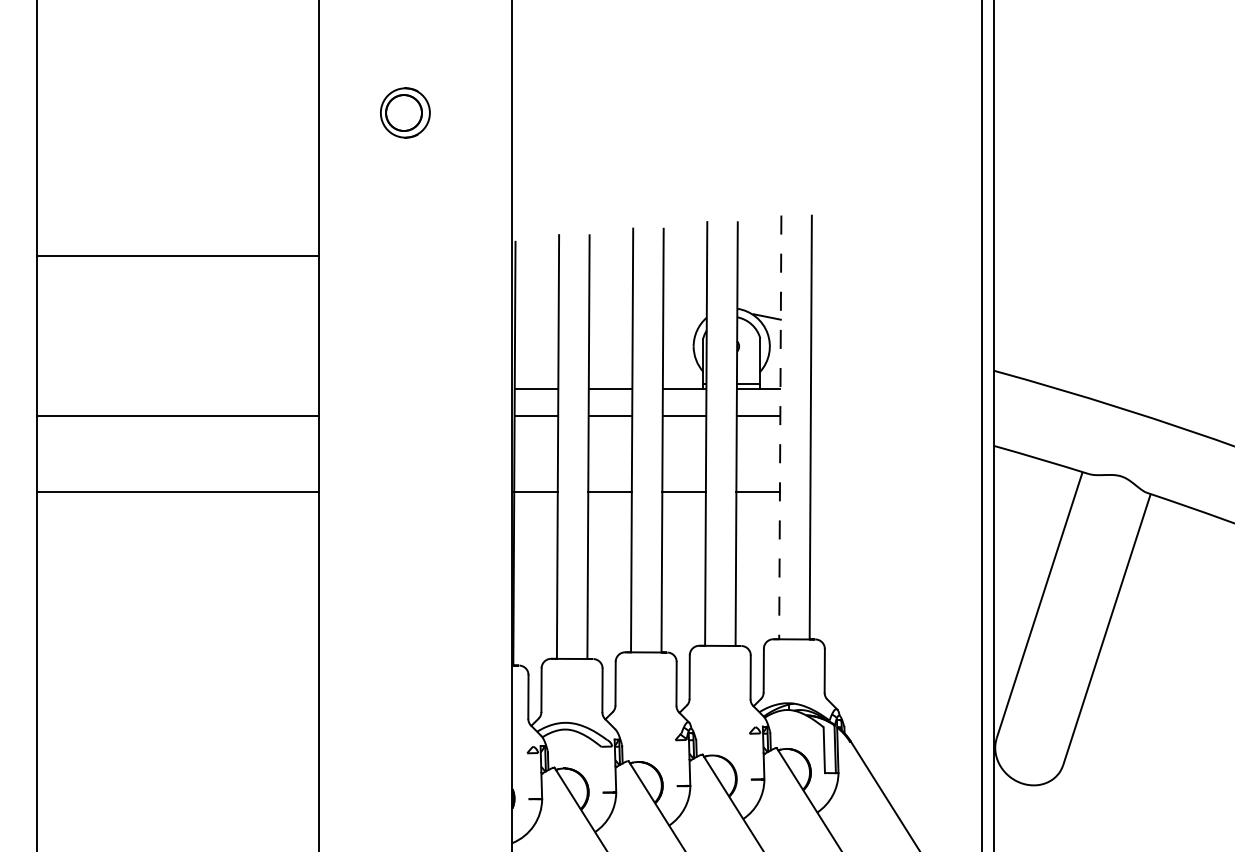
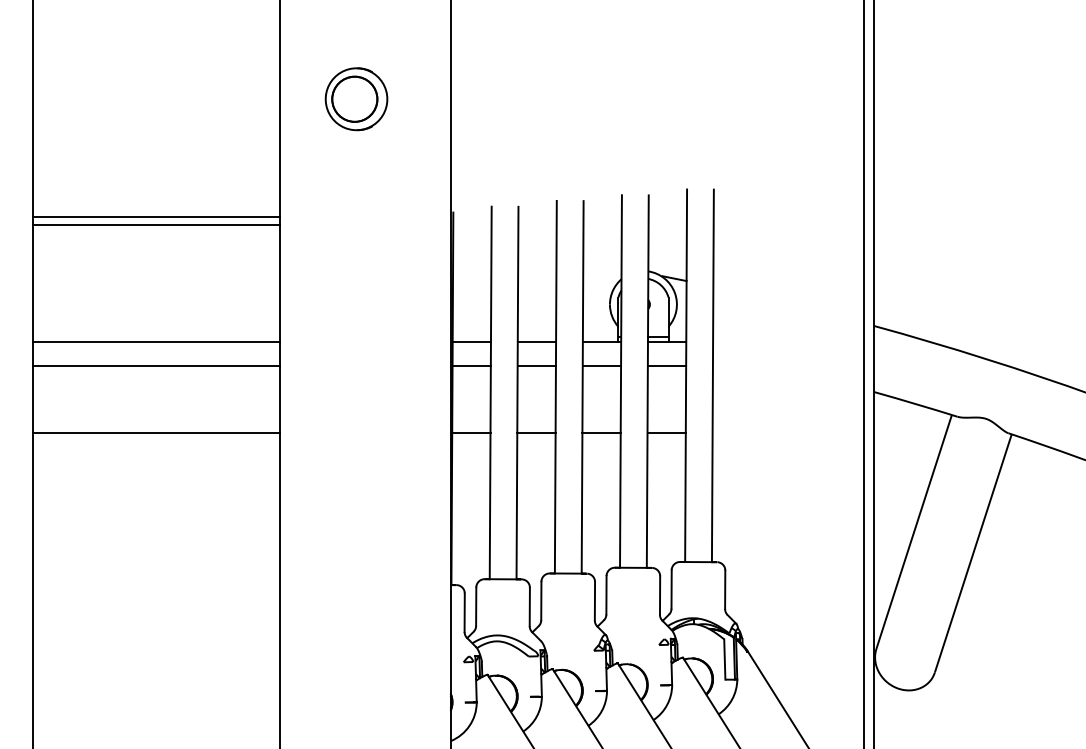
part: (405, 113) -> (356, 99), size x1.43
line: (177, 246) -> (156, 216), added
line: (177, 389) -> (156, 342), added
line: (780, 428) -> (686, 376), dashed -> solid

